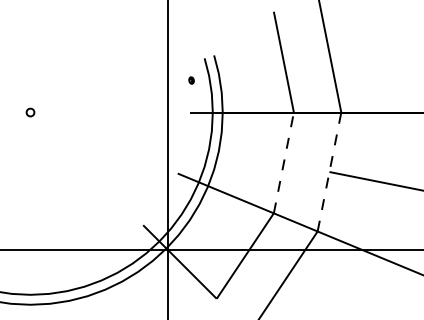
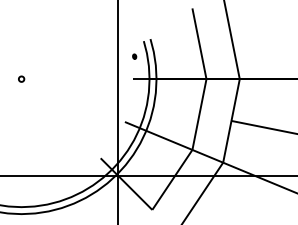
line: (283, 162) -> (199, 114), dashed -> solid
line: (329, 171) -> (231, 120), dashed -> solid

